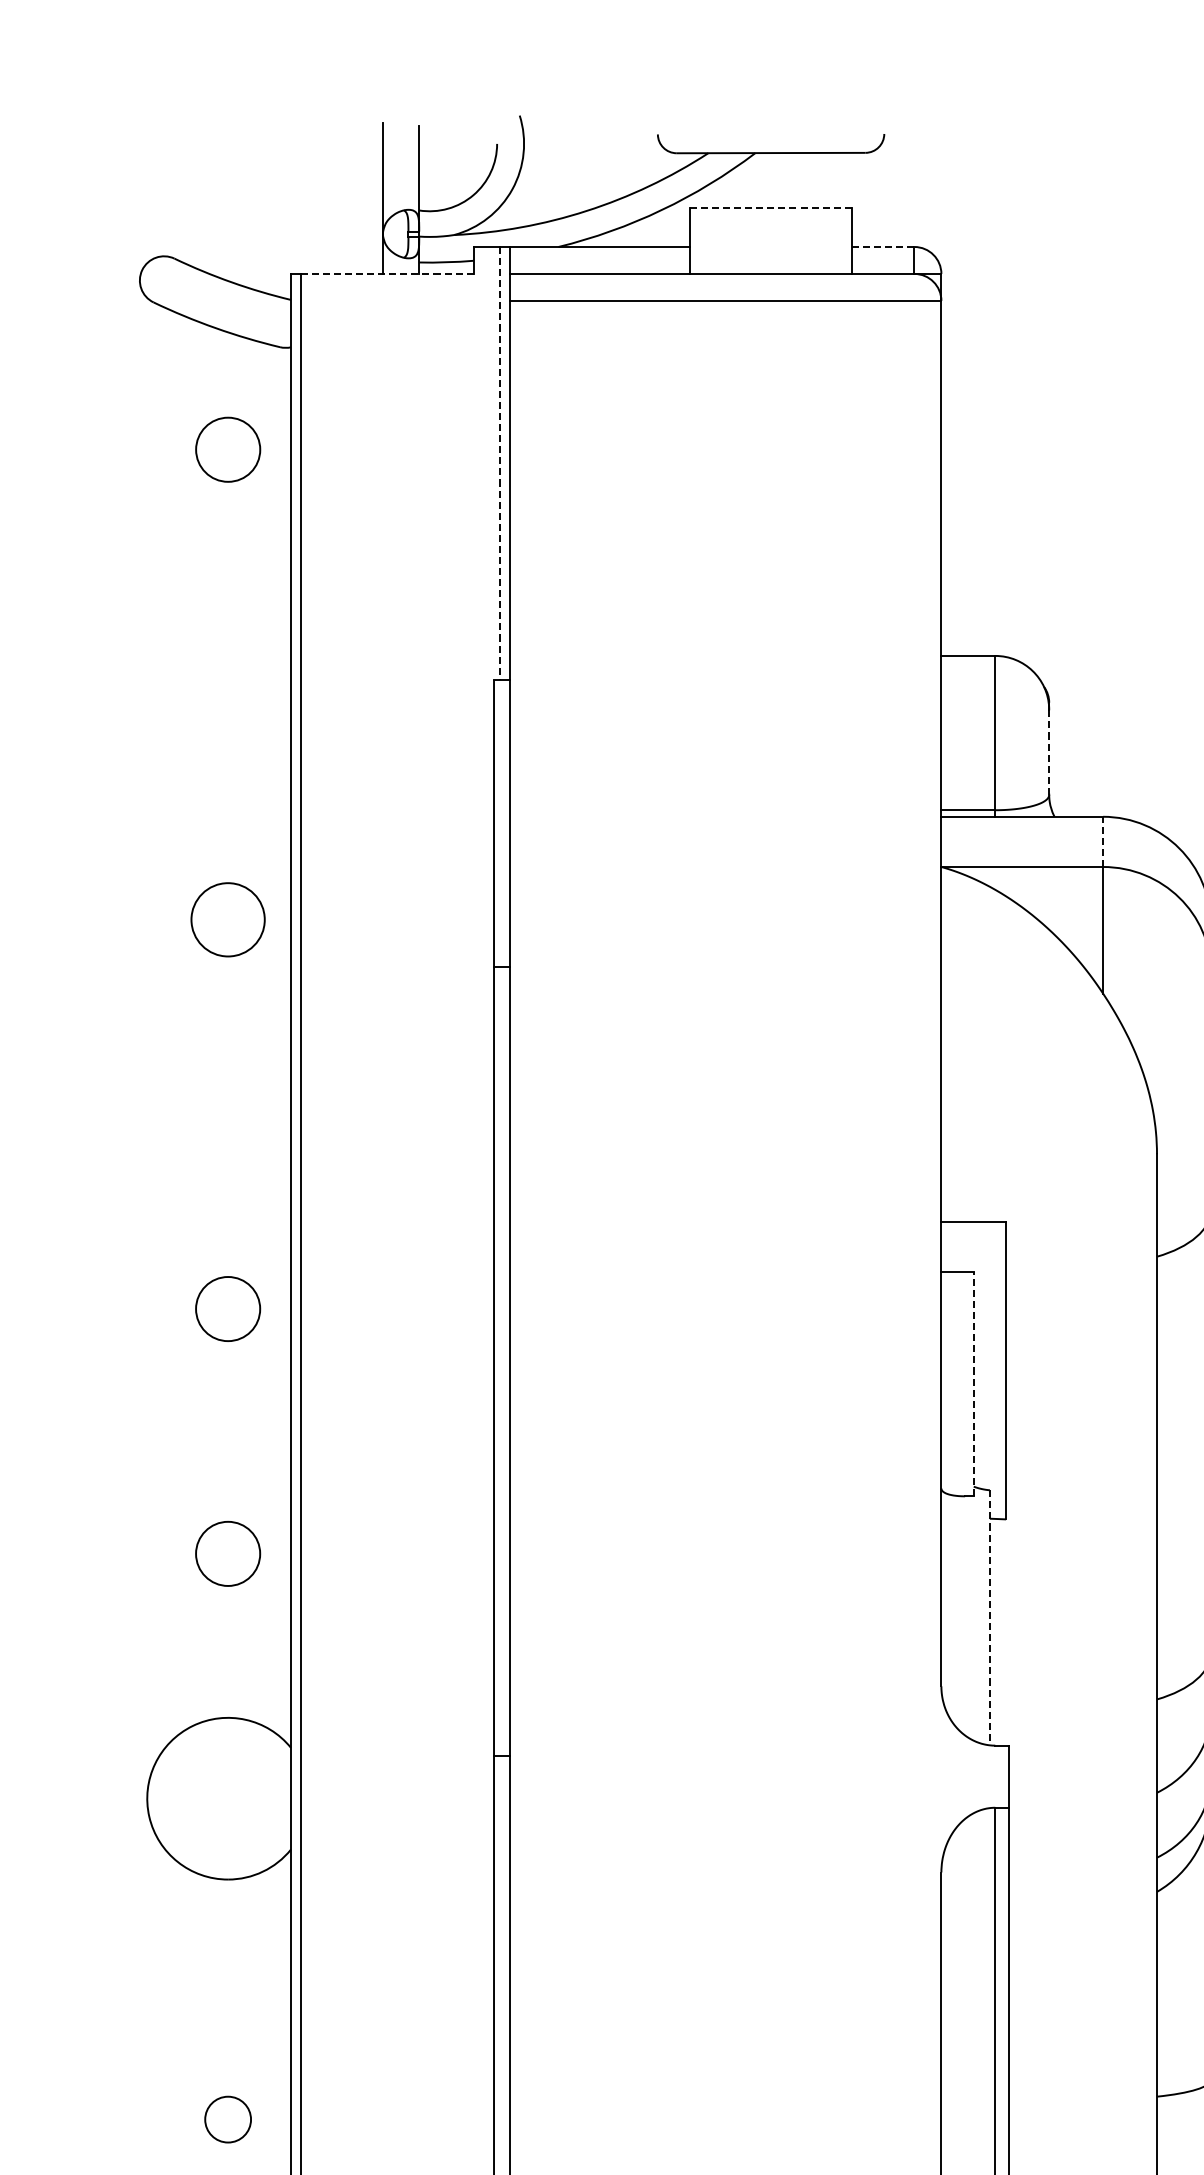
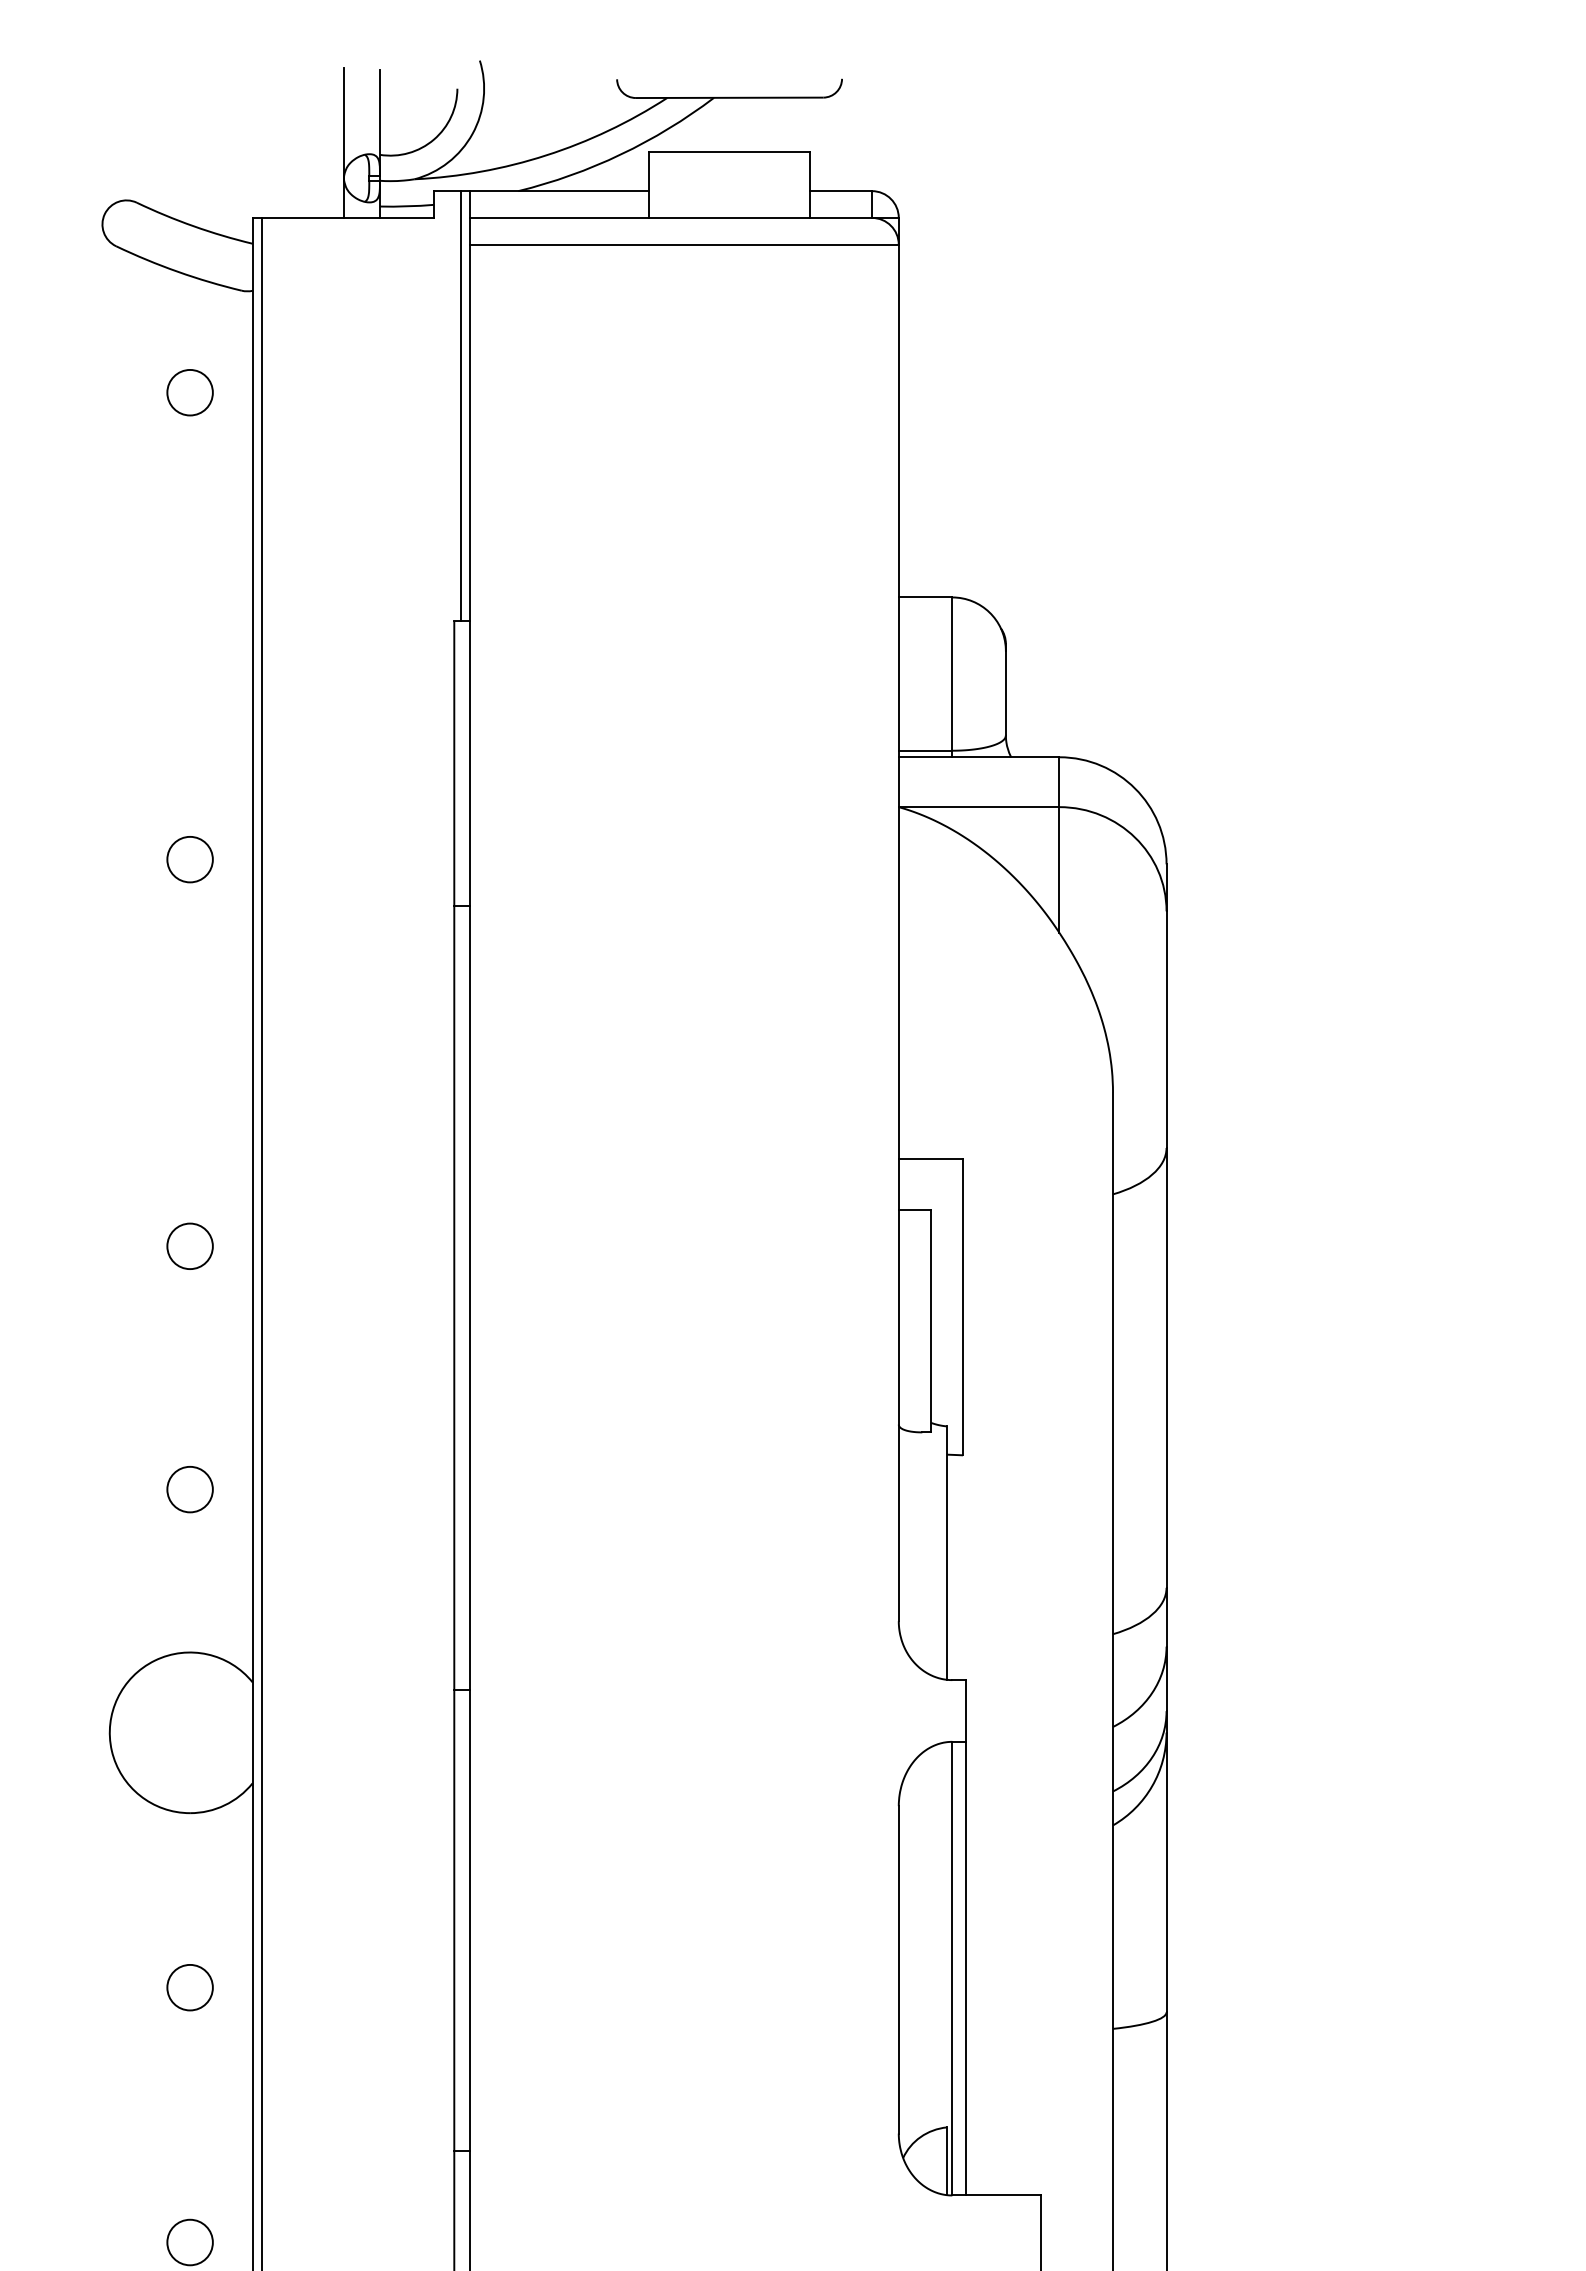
line: (769, 208) -> (728, 152), dashed -> solid
line: (882, 247) -> (840, 191), dashed -> solid
line: (387, 273) -> (348, 217), dashed -> solid
circle: (227, 449) -> (189, 392), size x0.71
line: (500, 463) -> (460, 406), dashed -> solid
line: (1048, 752) -> (1005, 693), dashed -> solid
line: (1103, 842) -> (1059, 782), dashed -> solid
circle: (227, 919) -> (189, 859), size x0.62
circle: (227, 1309) -> (189, 1246), size x0.71
line: (973, 1383) -> (930, 1320), dashed -> solid
circle: (227, 1553) -> (189, 1489), size x0.71
line: (989, 1618) -> (946, 1553), dashed -> solid
circle: (227, 2119) -> (189, 1987), moved

